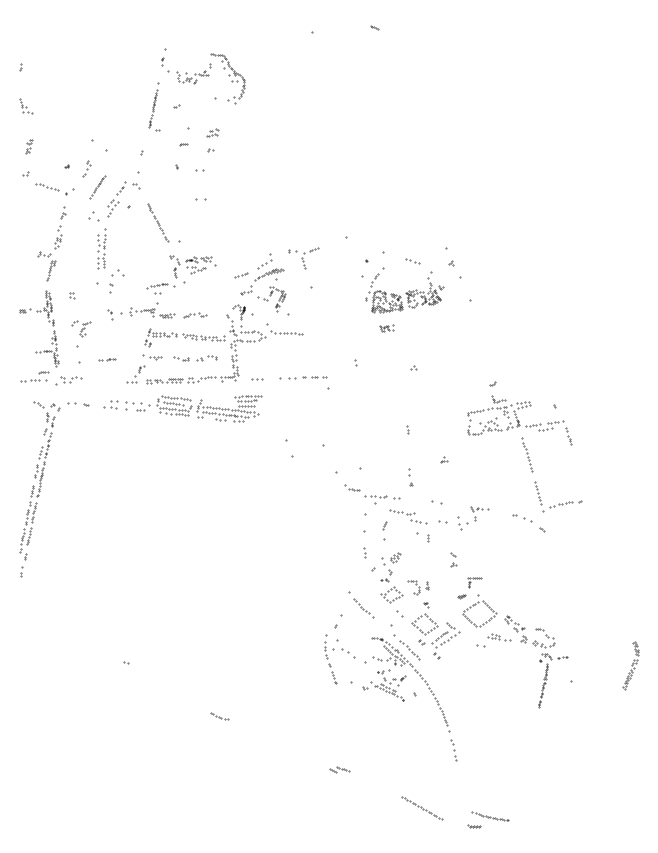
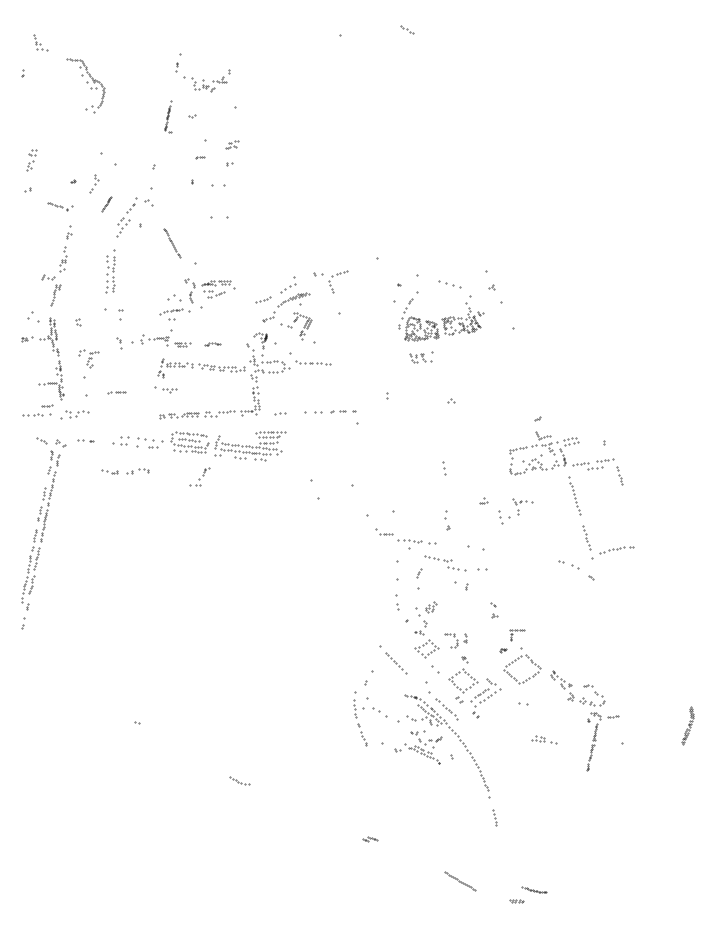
part: (374, 27) -> (408, 30), size x1.6
part: (227, 78) -> (85, 85), moved
part: (26, 106) -> (40, 43), moved
part: (154, 106) -> (168, 116), size x0.6
part: (29, 146) -> (32, 159), size x1.4
part: (199, 170) -> (217, 185), size x1.6
part: (97, 187) -> (106, 204), size x0.6
part: (54, 189) -> (59, 206), size x0.6
part: (200, 199) -> (218, 217), size x1.6
part: (93, 216) -> (33, 316), moved
part: (158, 222) -> (172, 242), size x0.7
part: (412, 261) -> (449, 285), size x1.4
part: (117, 272) -> (173, 297), moved
part: (195, 315) -> (212, 344), size x0.6
part: (386, 328) -> (421, 358), size x1.6
part: (195, 358) -> (125, 471), moved
part: (135, 374) -> (199, 476), moved
part: (78, 404) -> (85, 441), size x0.7
part: (407, 429) -> (444, 468), size x1.6
part: (436, 502) -> (475, 547), size x1.6
part: (473, 518) -> (516, 511), moved
part: (364, 552) -> (397, 602), size x1.6
part: (499, 637) -> (544, 739), moved
part: (630, 665) -> (687, 725), size x0.7
part: (453, 750) -> (494, 818), size x0.7
part: (339, 769) -> (369, 838), size x0.7
part: (422, 808) -> (460, 881), size x0.7
part: (490, 816) -> (534, 890), size x0.6

